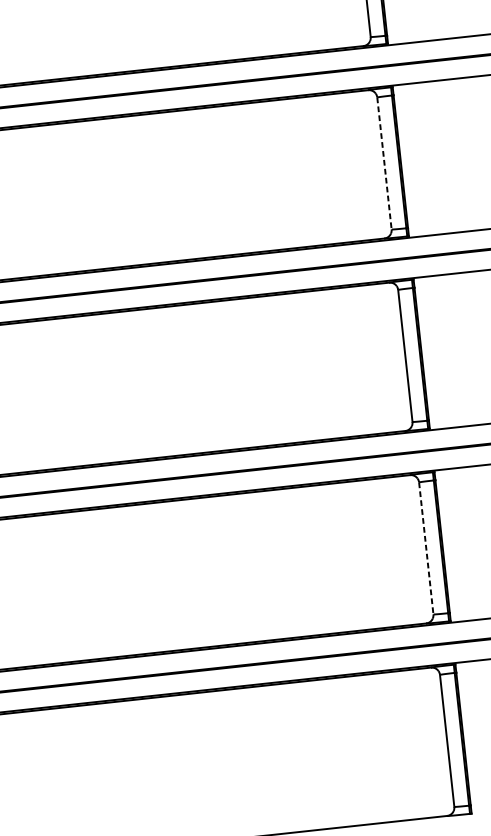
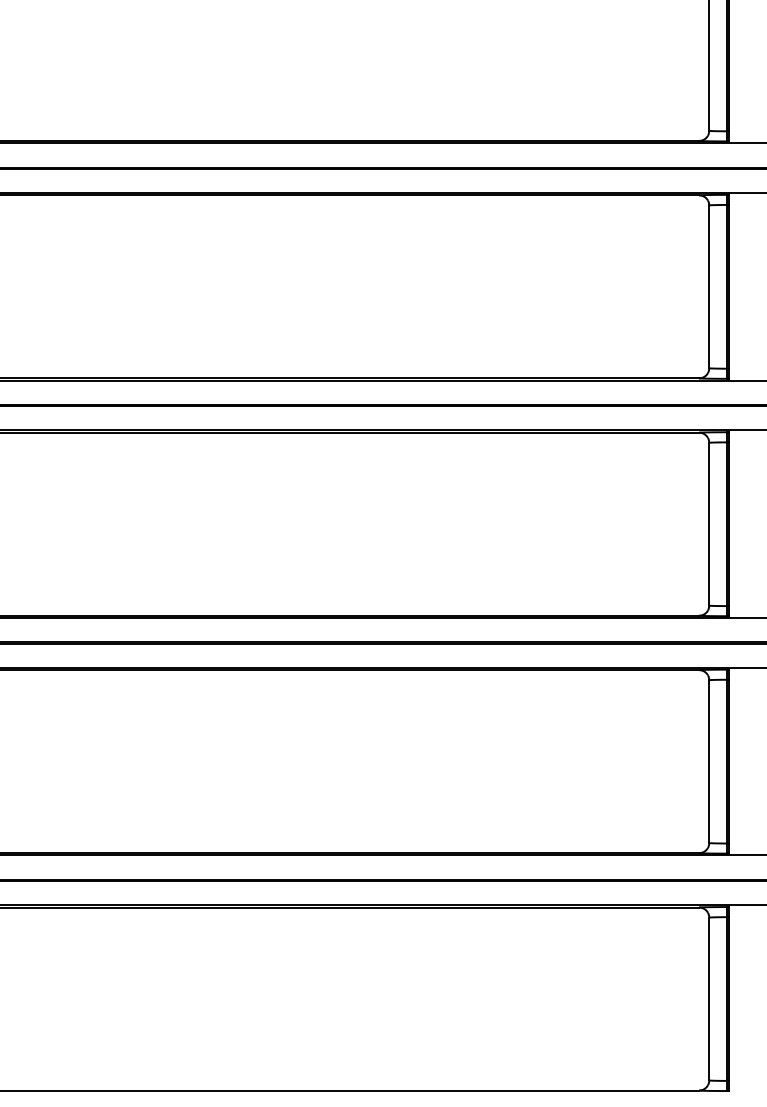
line: (384, 164) -> (709, 287), dashed -> solid
line: (426, 549) -> (709, 762), dashed -> solid

